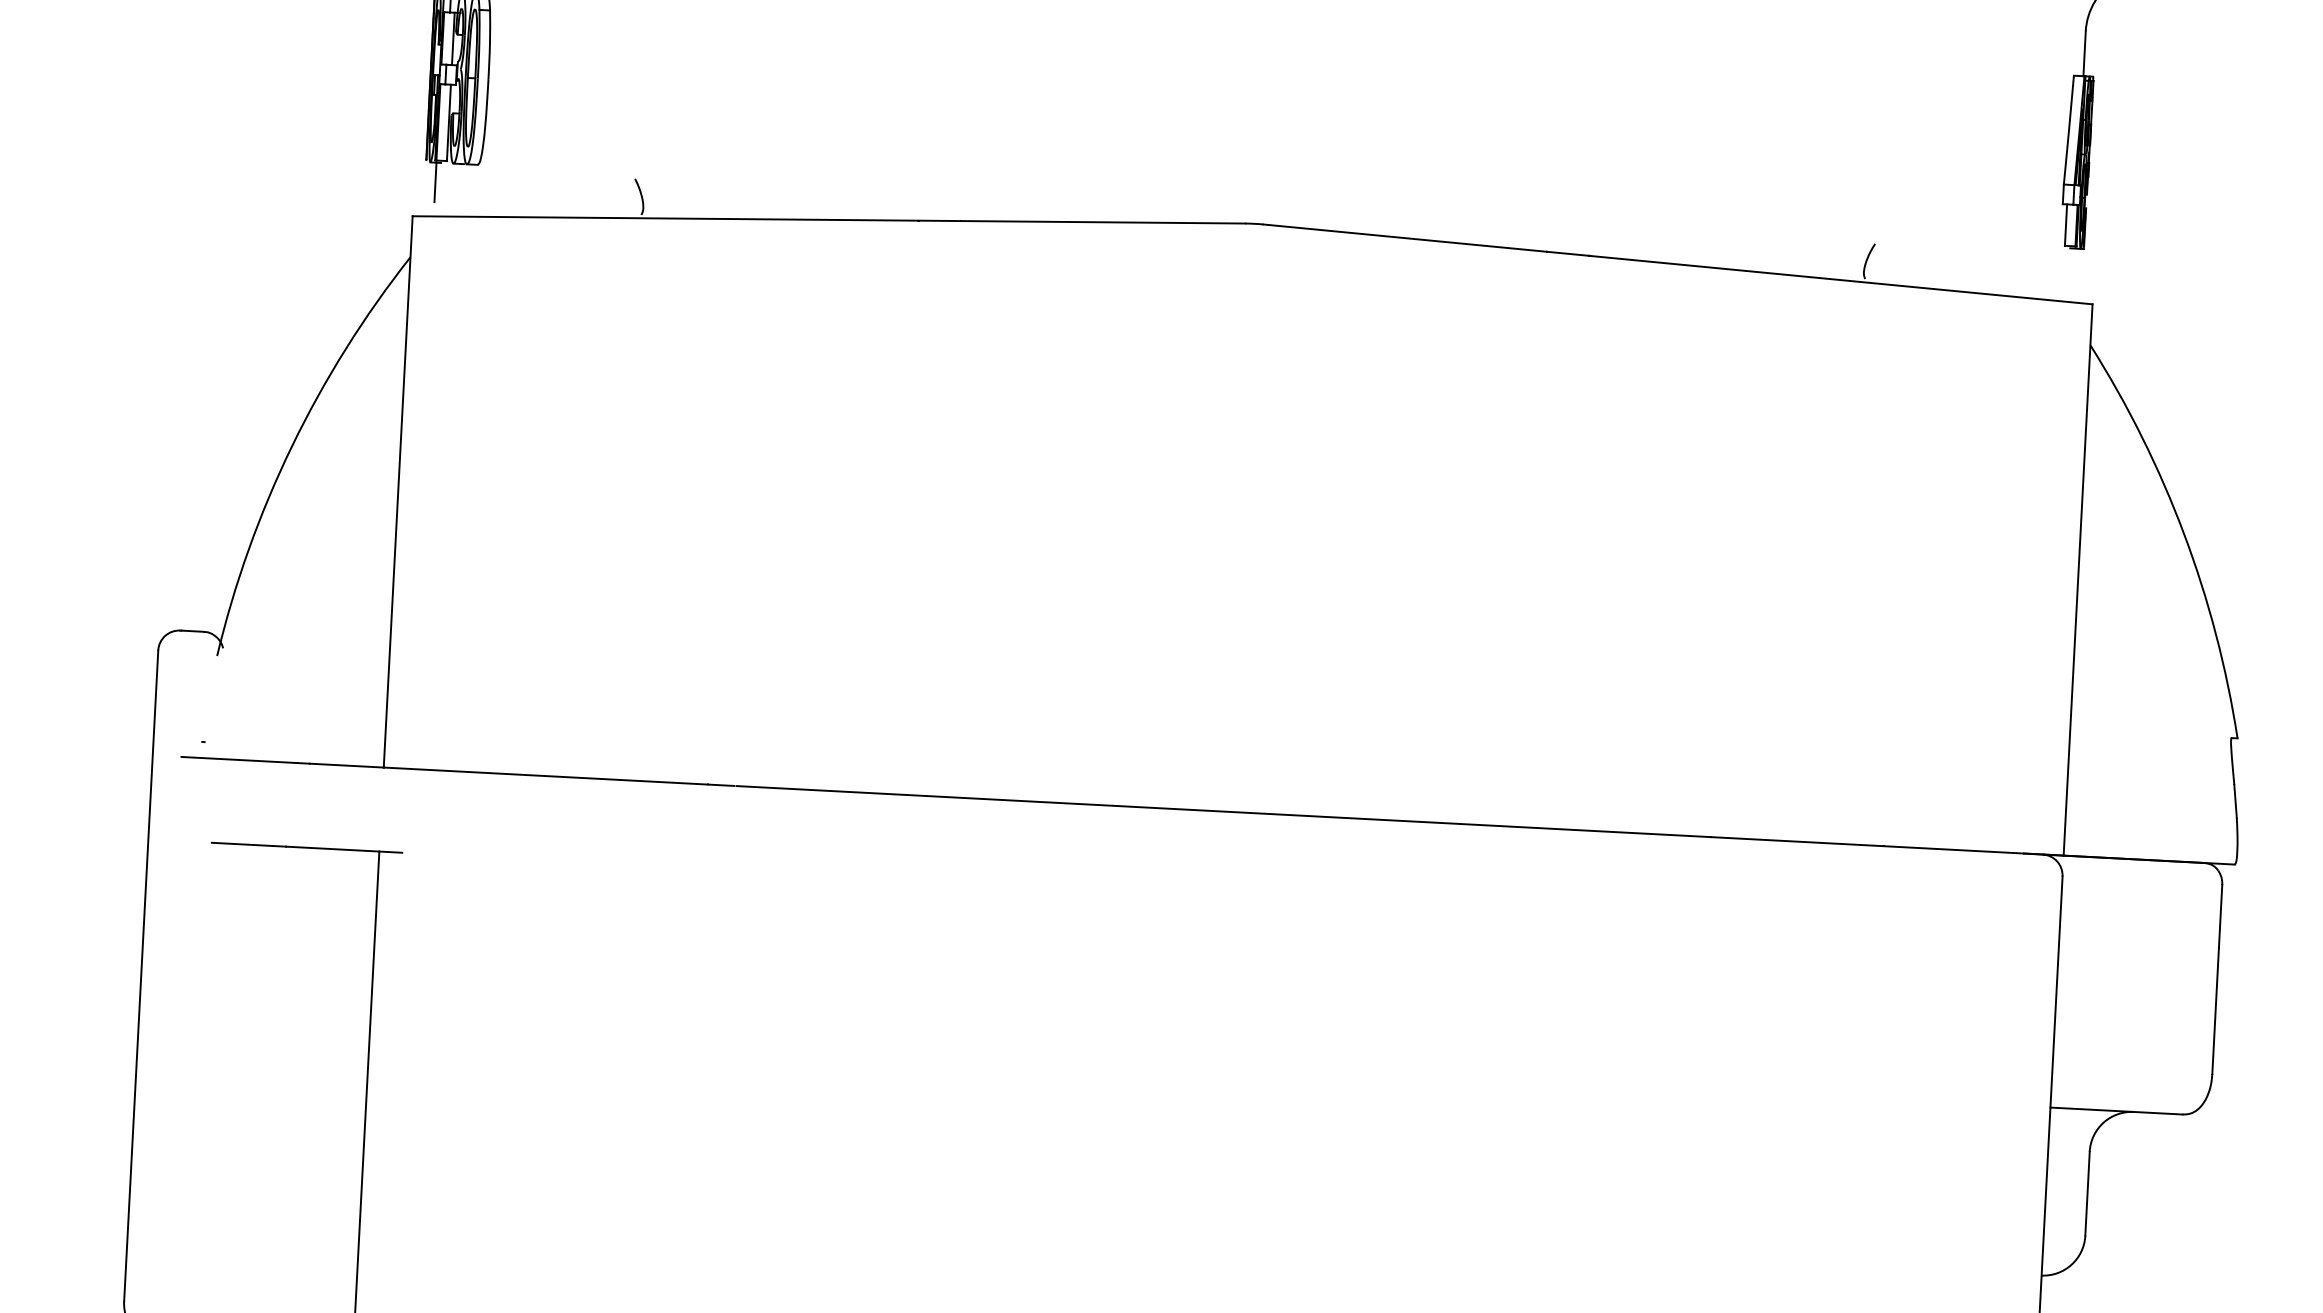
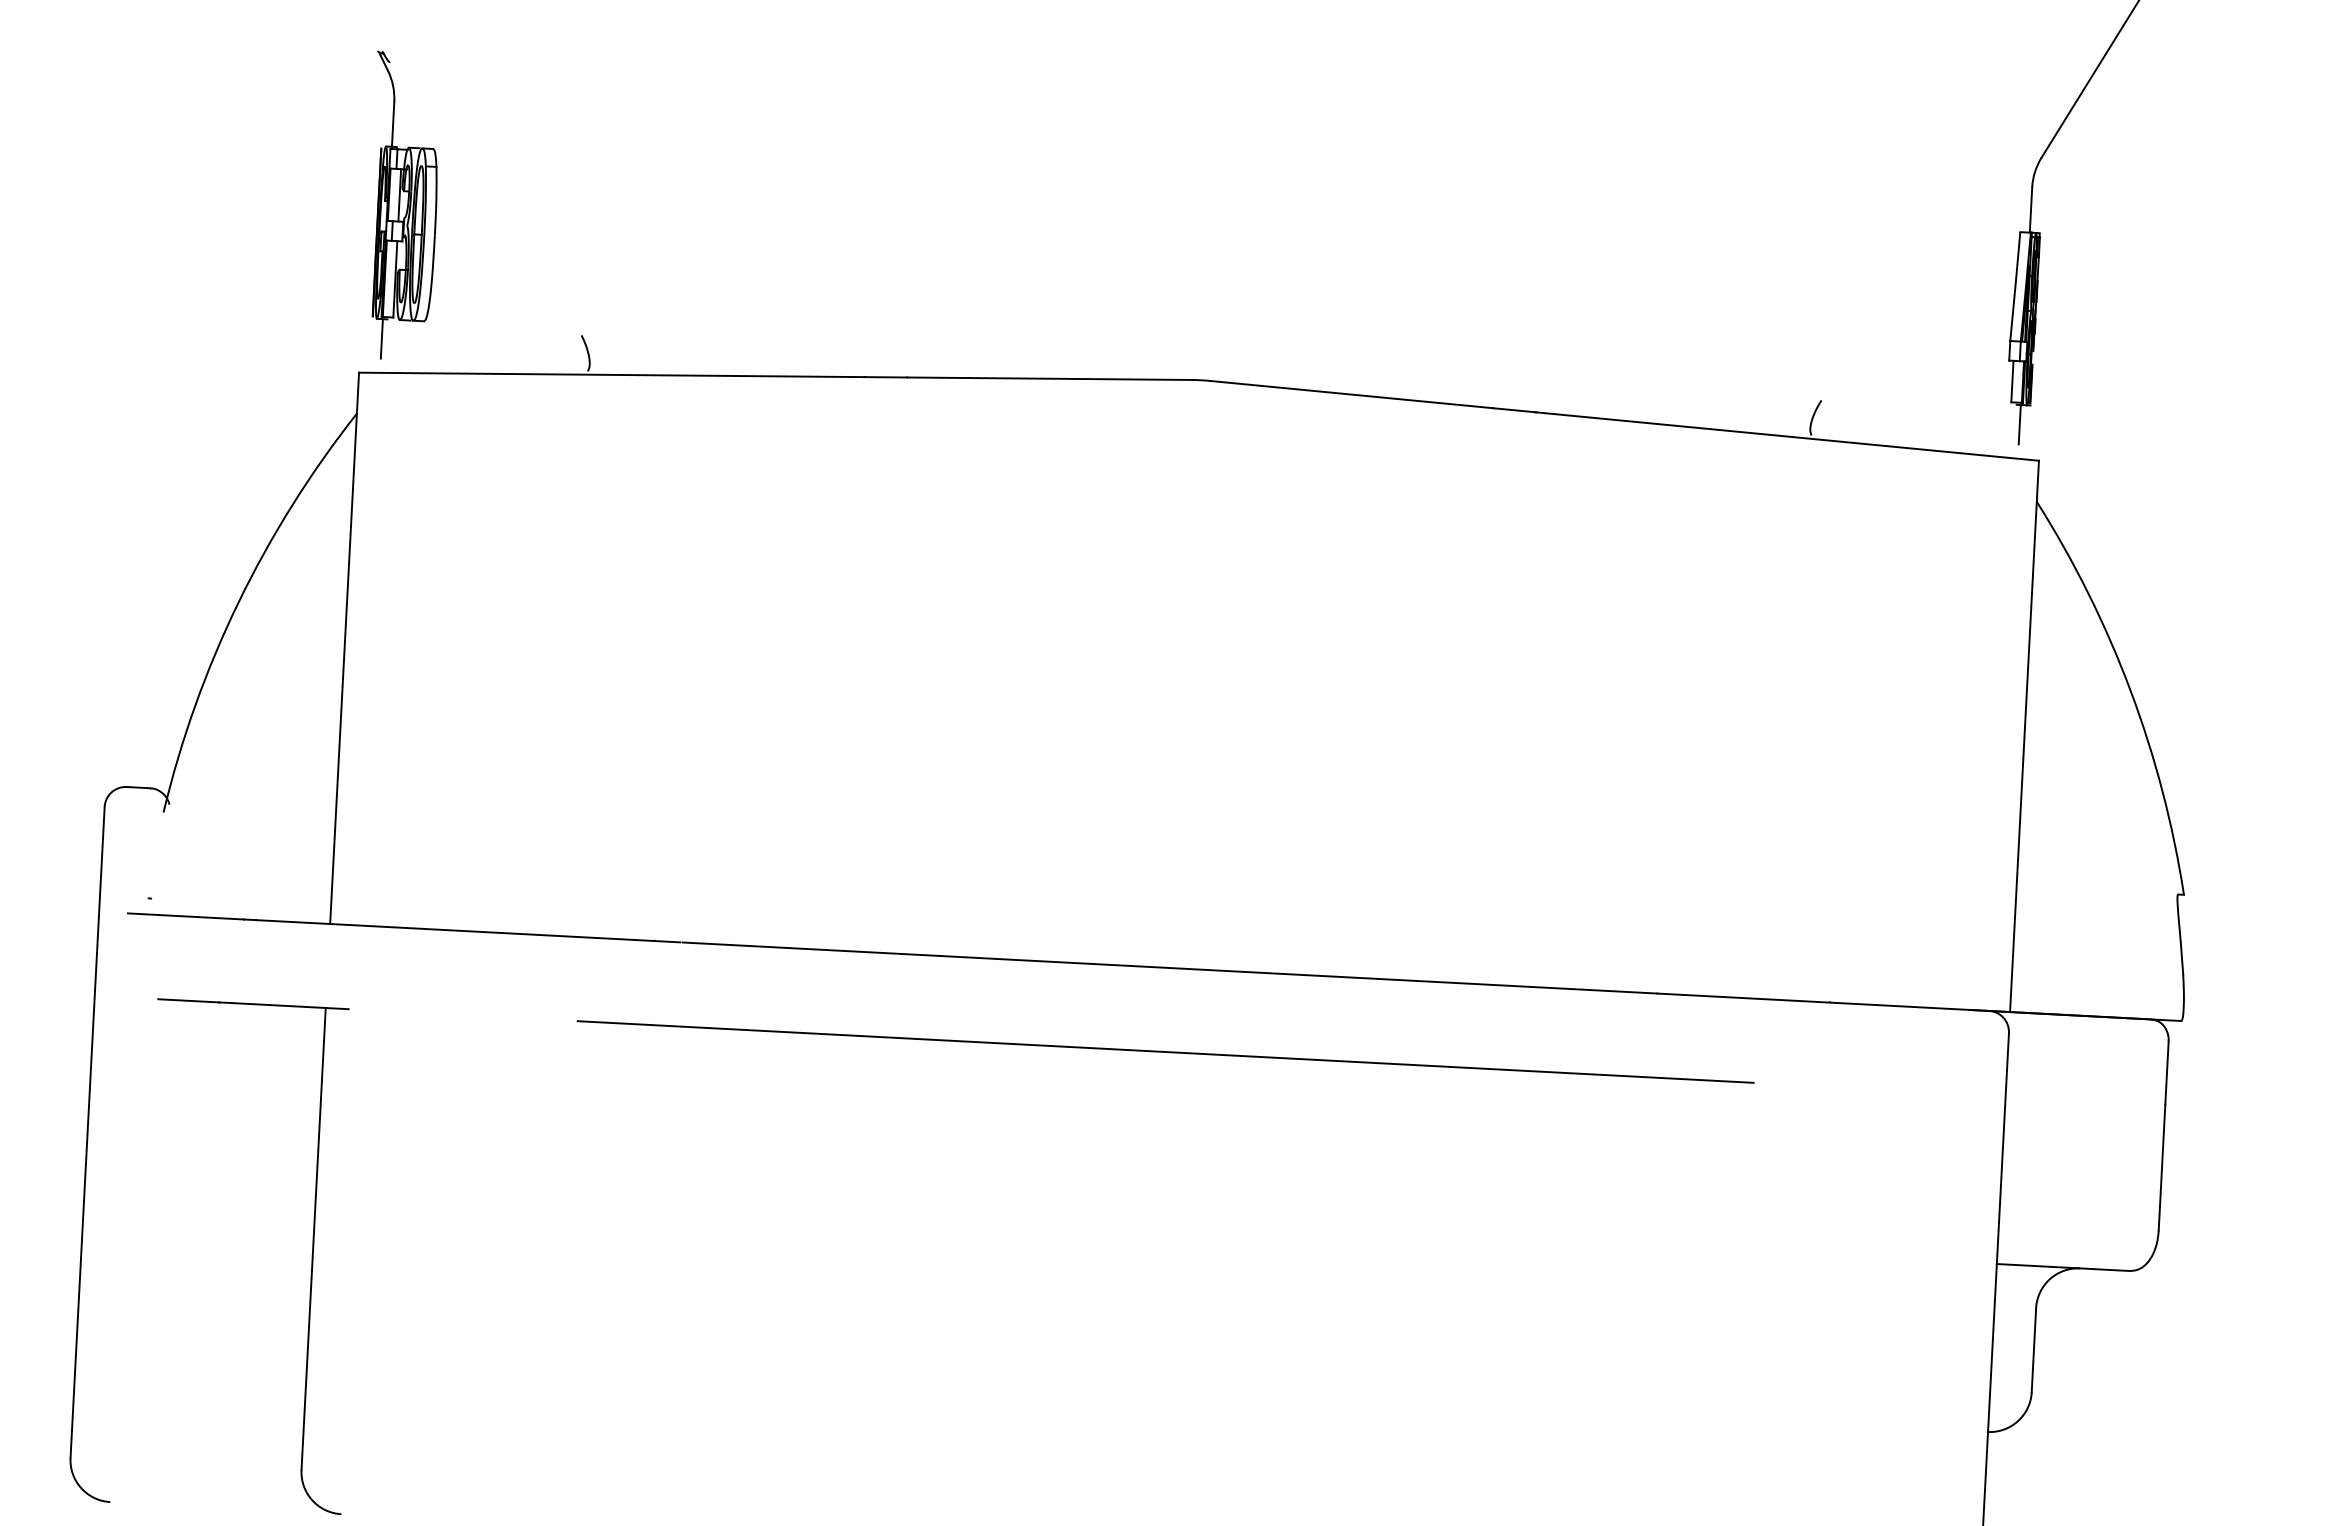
line: (2073, 268) -> (2019, 424), added
line: (1219, 895) -> (1165, 1051), added

